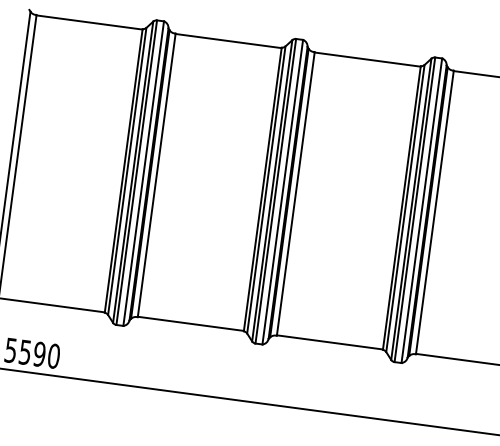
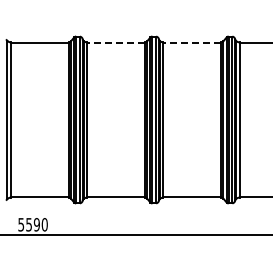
line: (227, 40) -> (115, 42), solid -> dashed
line: (366, 59) -> (191, 42), solid -> dashed

